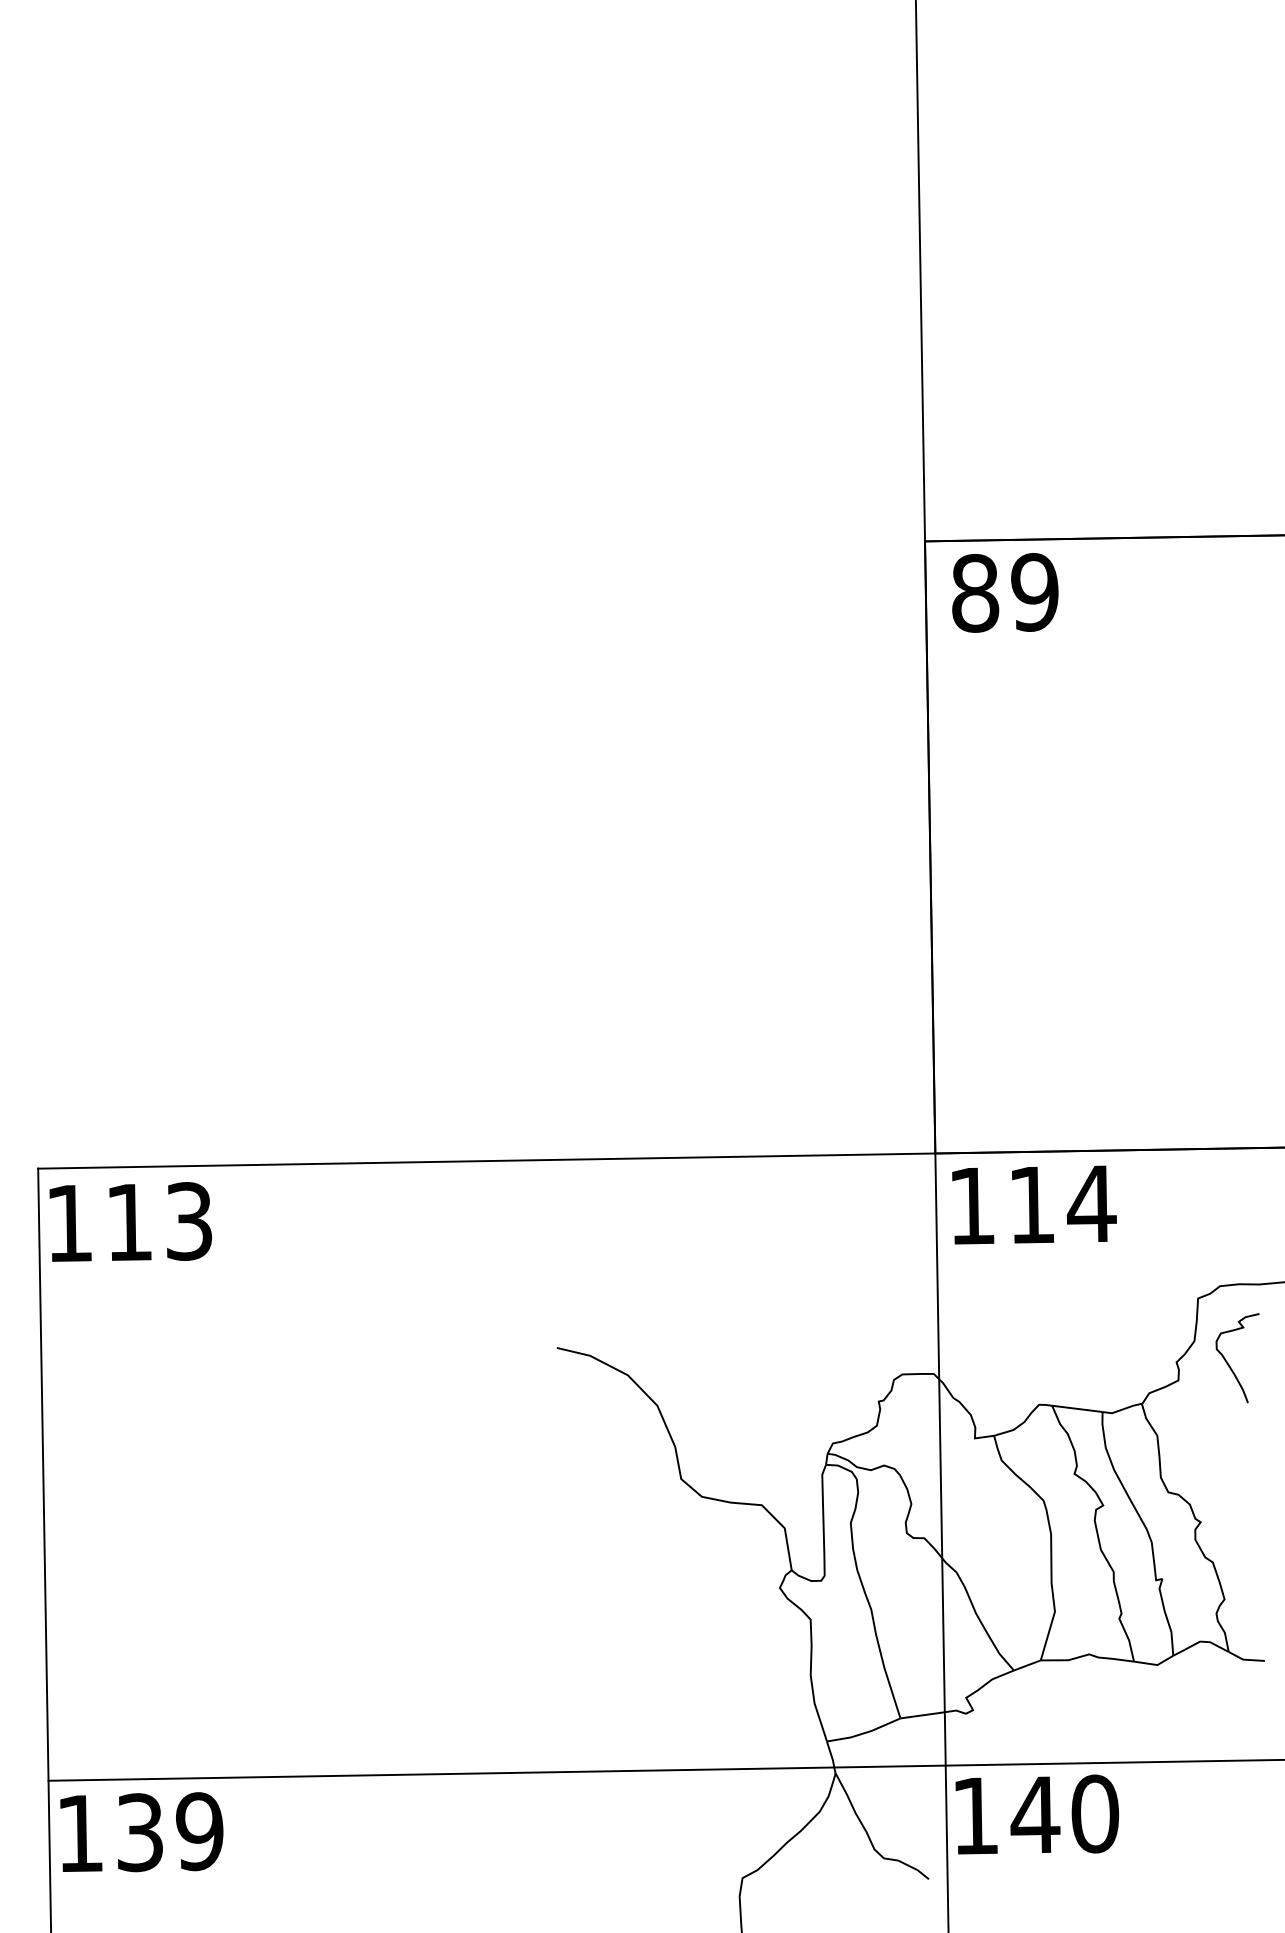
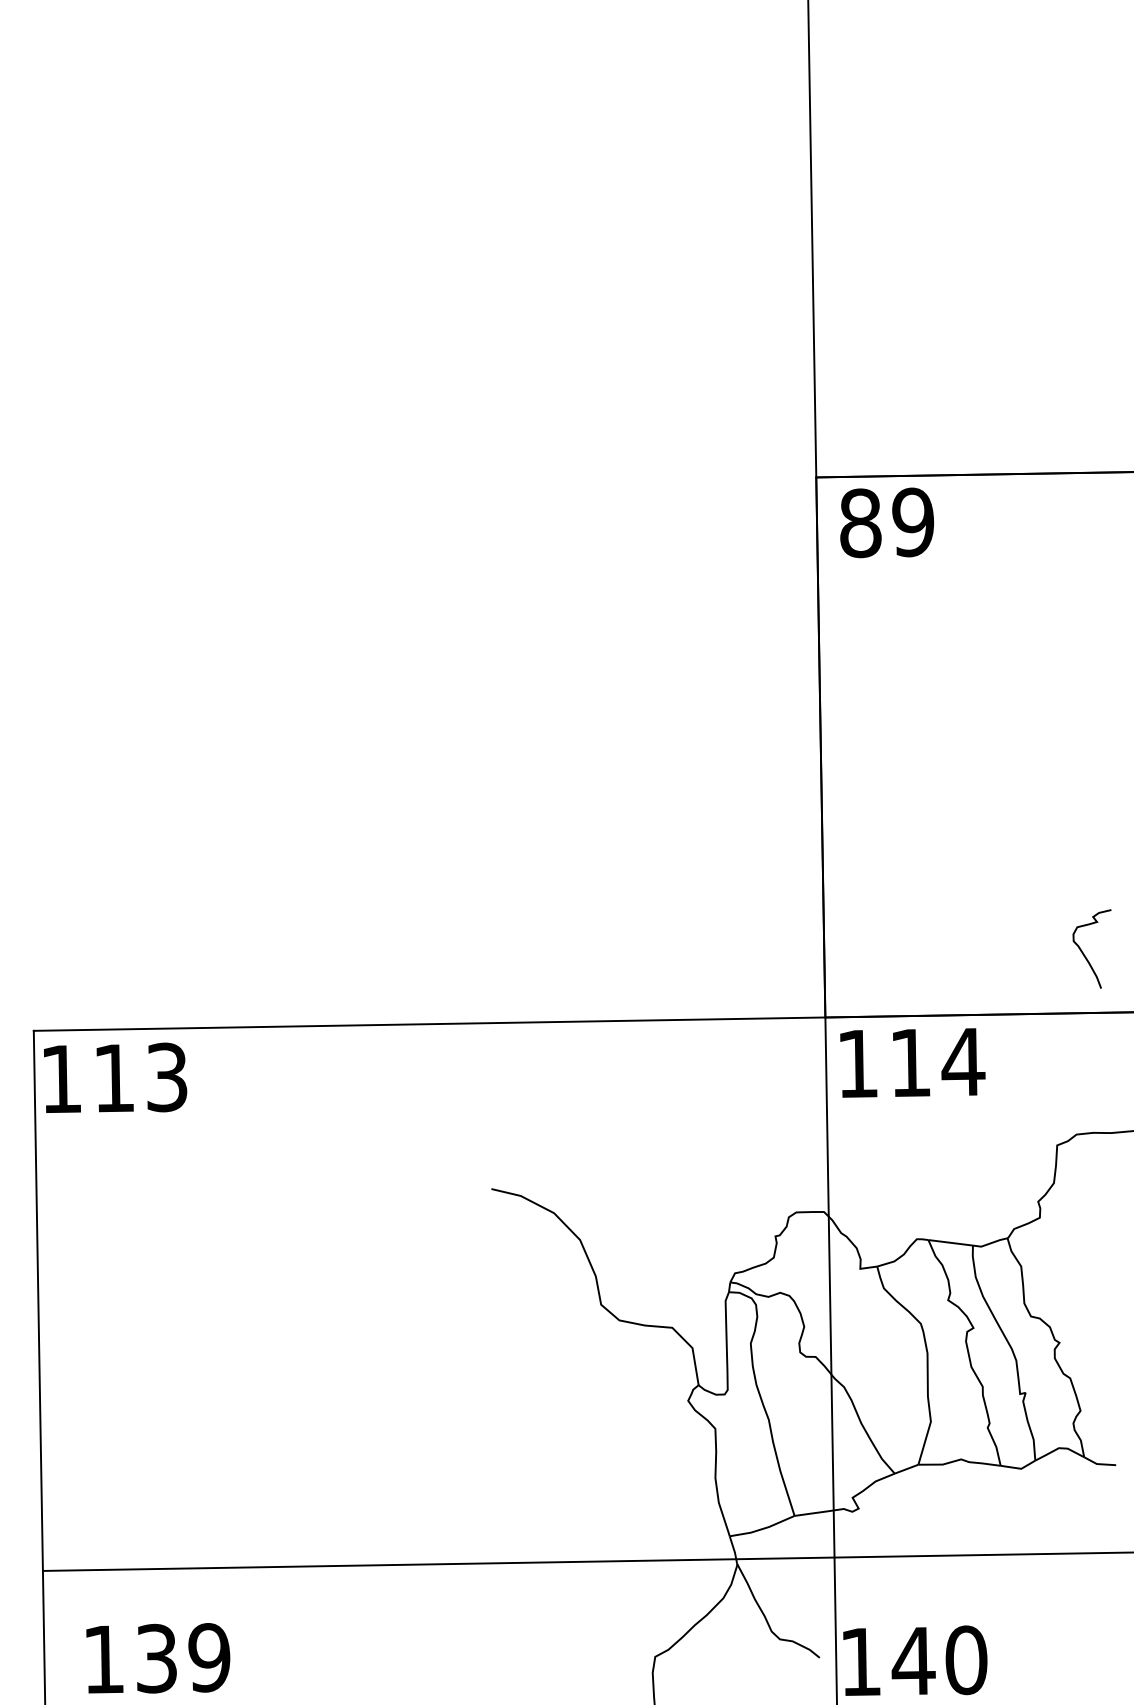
curve: (1229, 1363) -> (1084, 953), moved
text: (1037, 1814) -> (915, 1660), moved
text: (142, 1832) -> (158, 1658), moved

